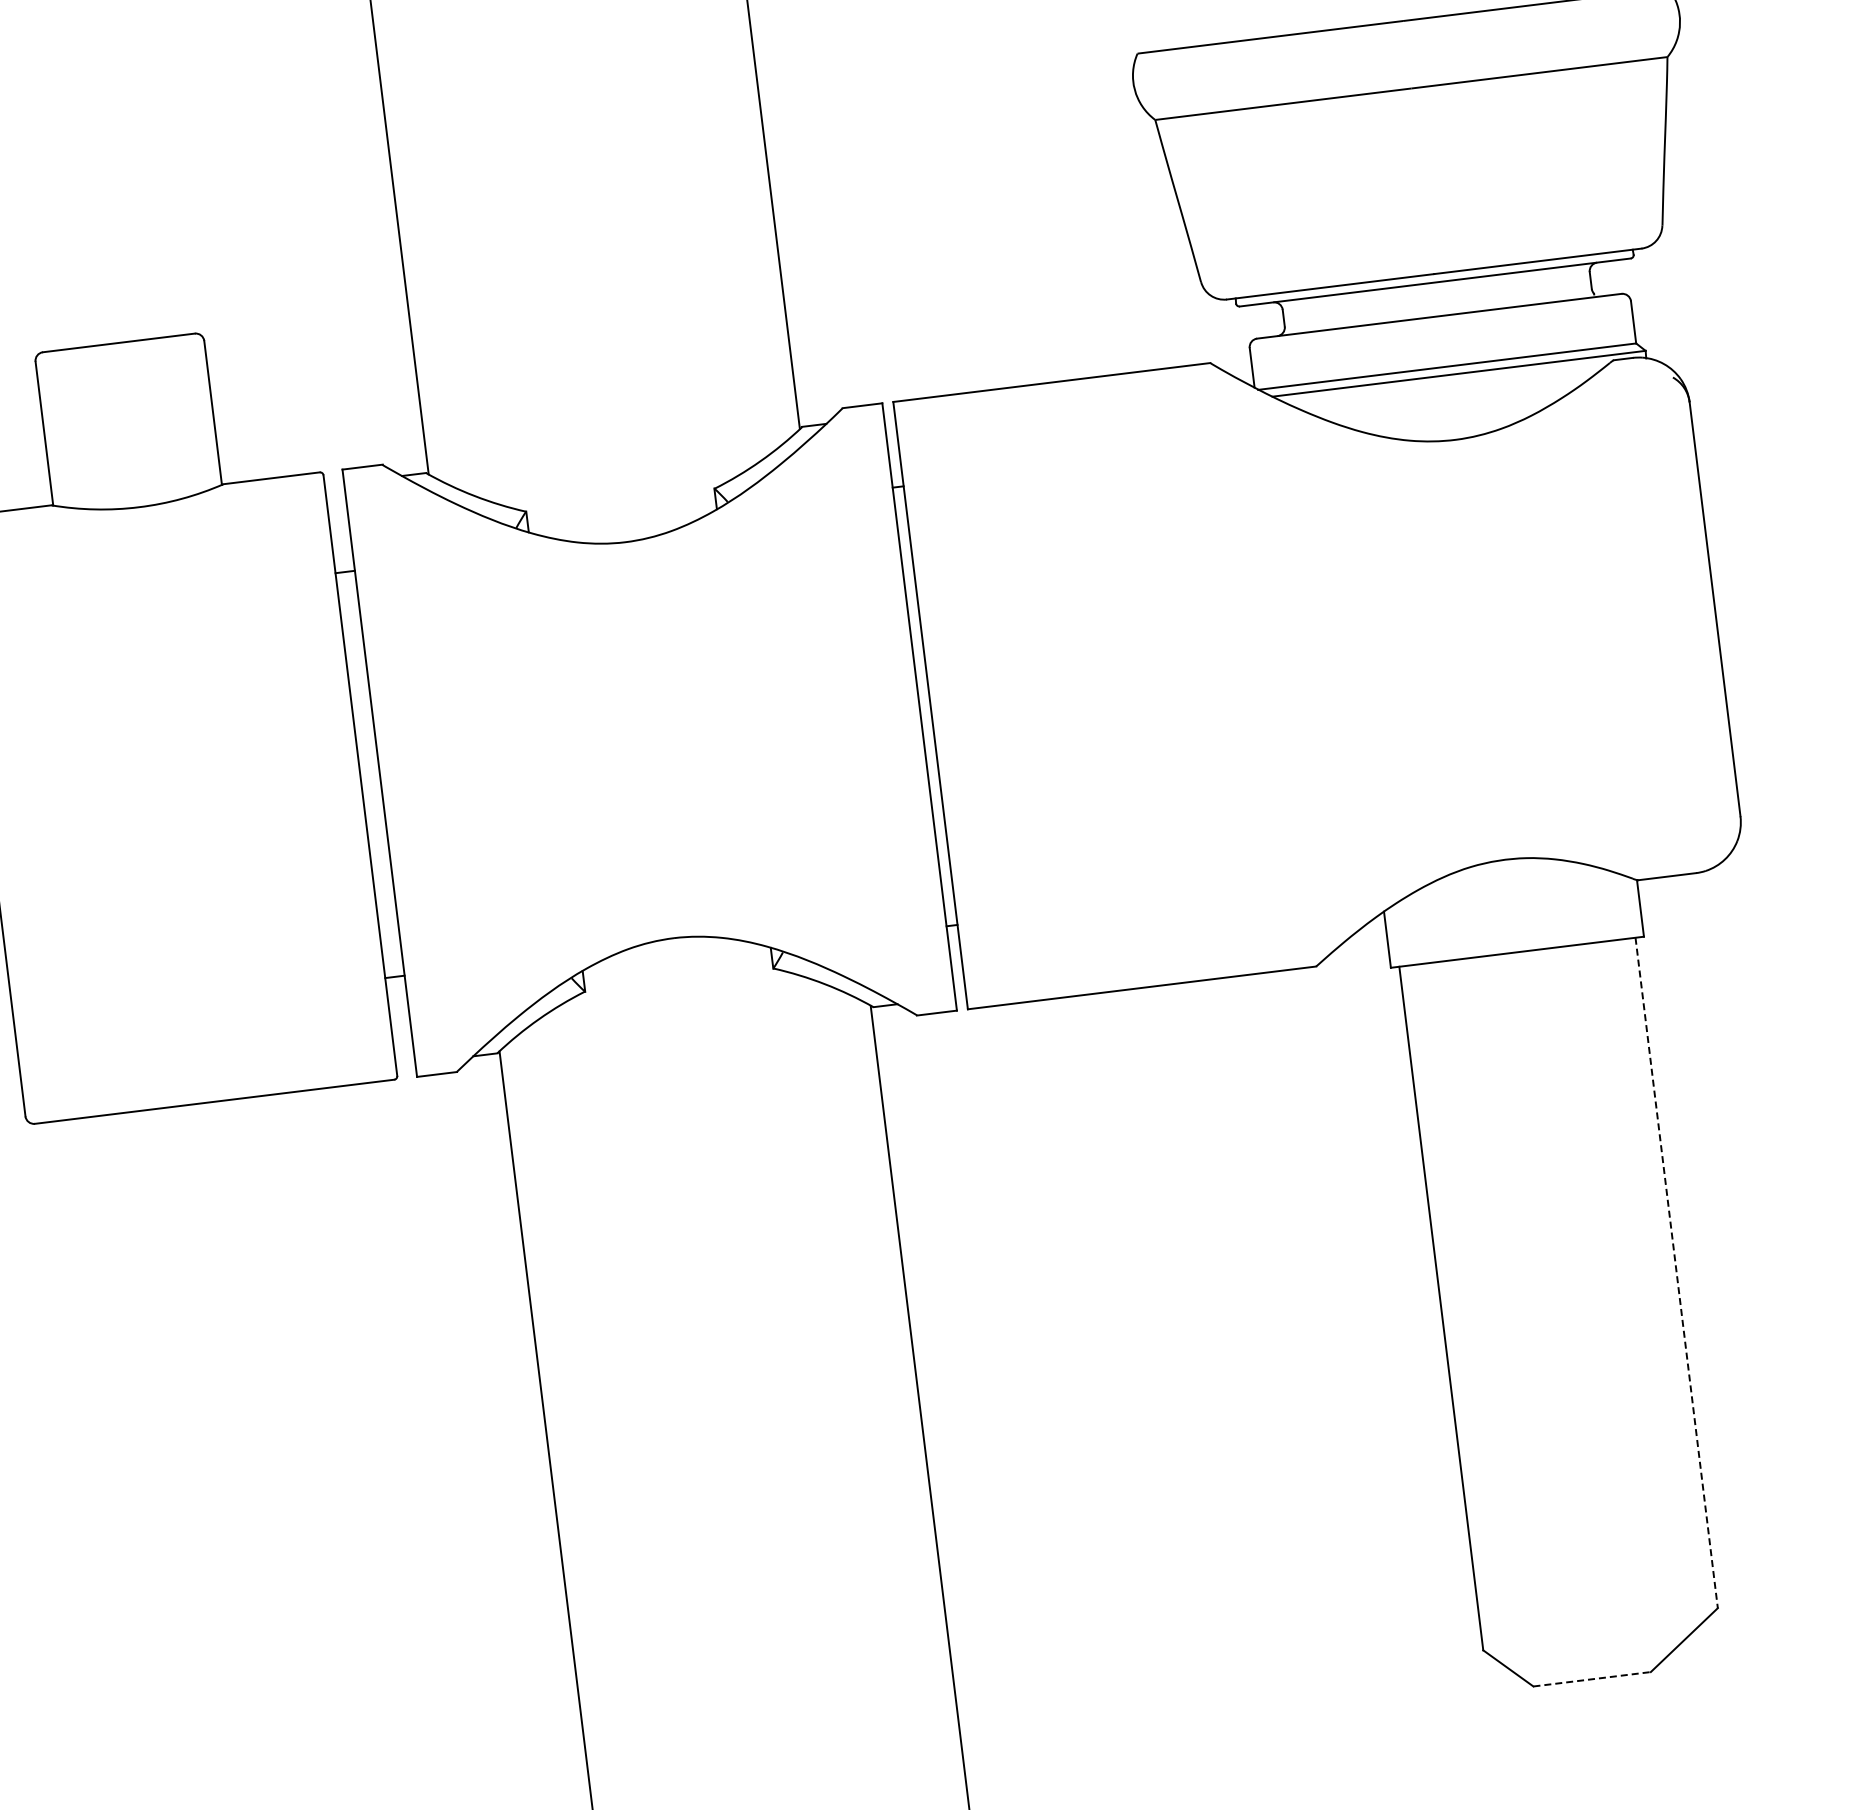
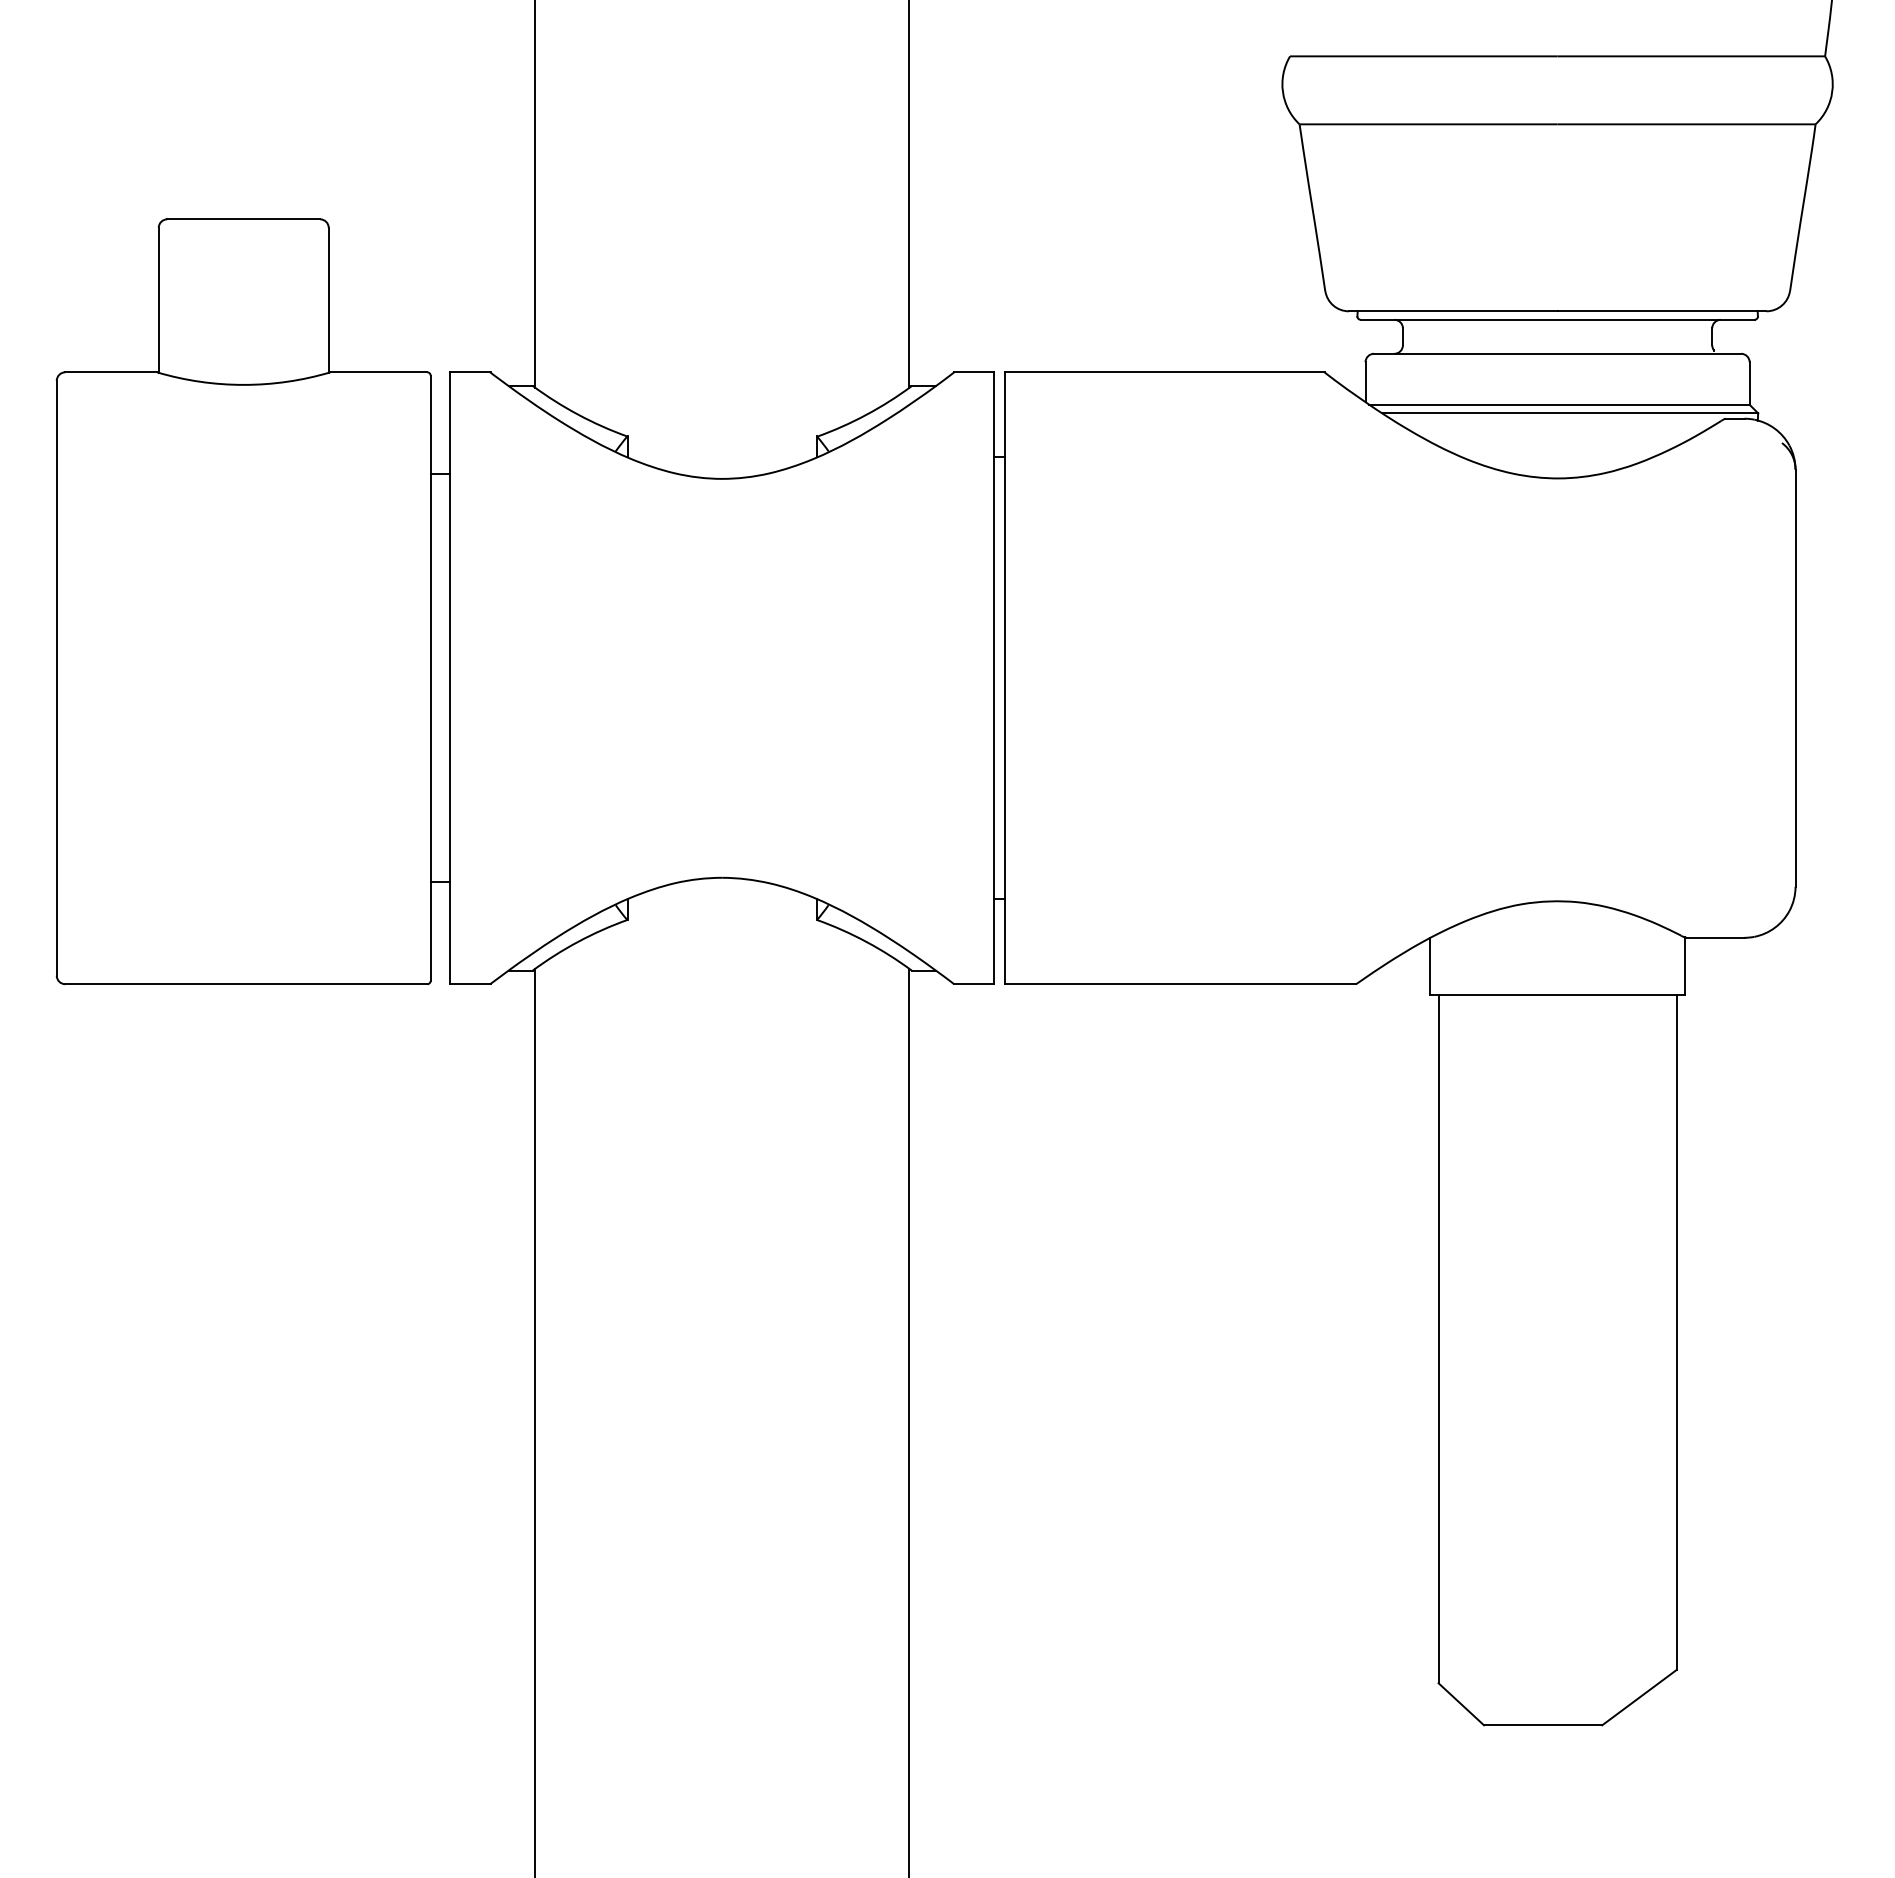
line: (1676, 1273) -> (1676, 1332), dashed -> solid
line: (1592, 1679) -> (1543, 1725), dashed -> solid

